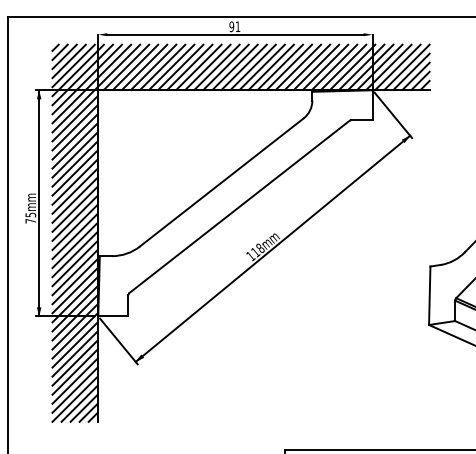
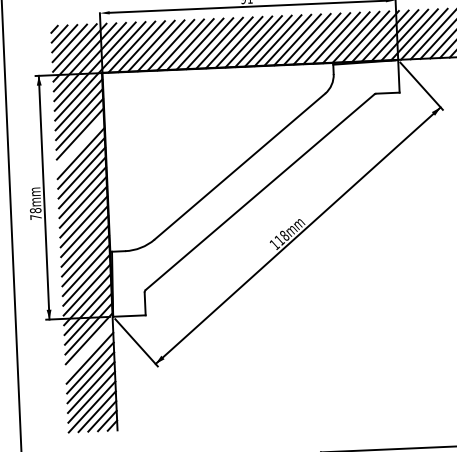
line: (74, 154) -> (79, 143), removed
text: (30, 214) -> (35, 210), 75mm -> 78mm
line: (74, 344) -> (88, 348), removed

